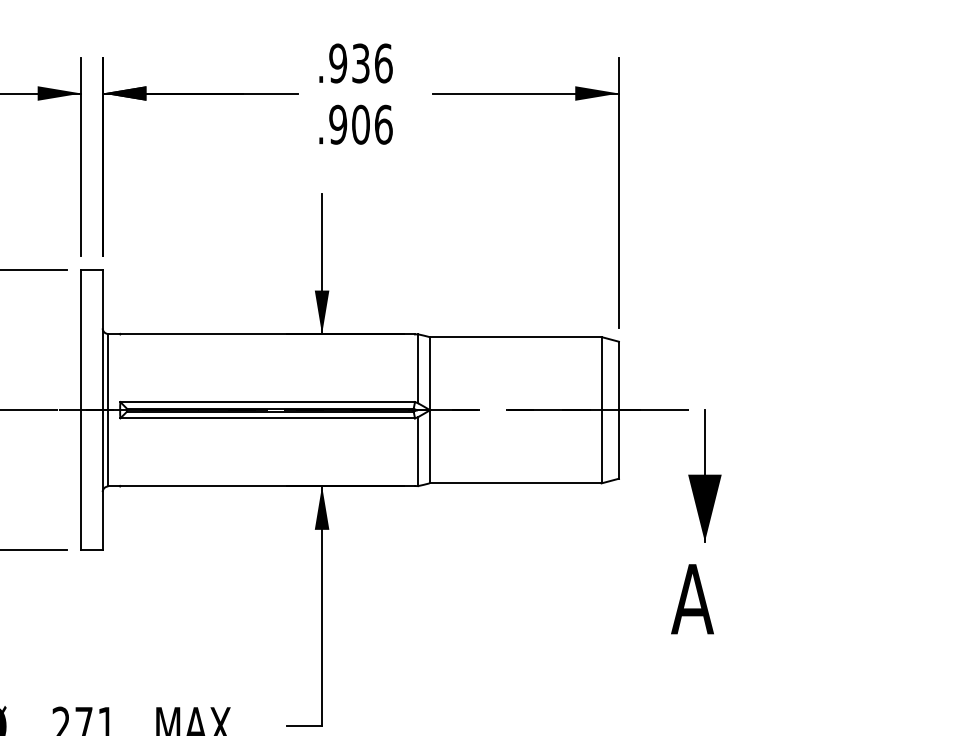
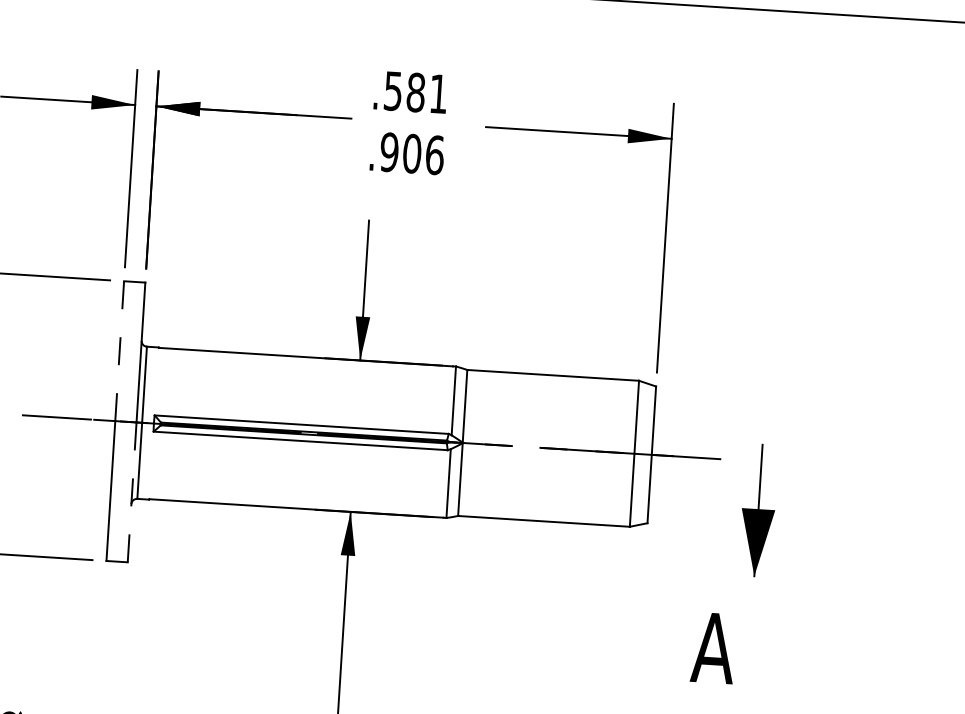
text: (360, 63) -> (415, 92), .936 -> .581
line: (81, 339) -> (119, 350), solid -> dashed
part: (704, 475) -> (758, 509), moved
line: (102, 479) -> (131, 491), solid -> dashed

